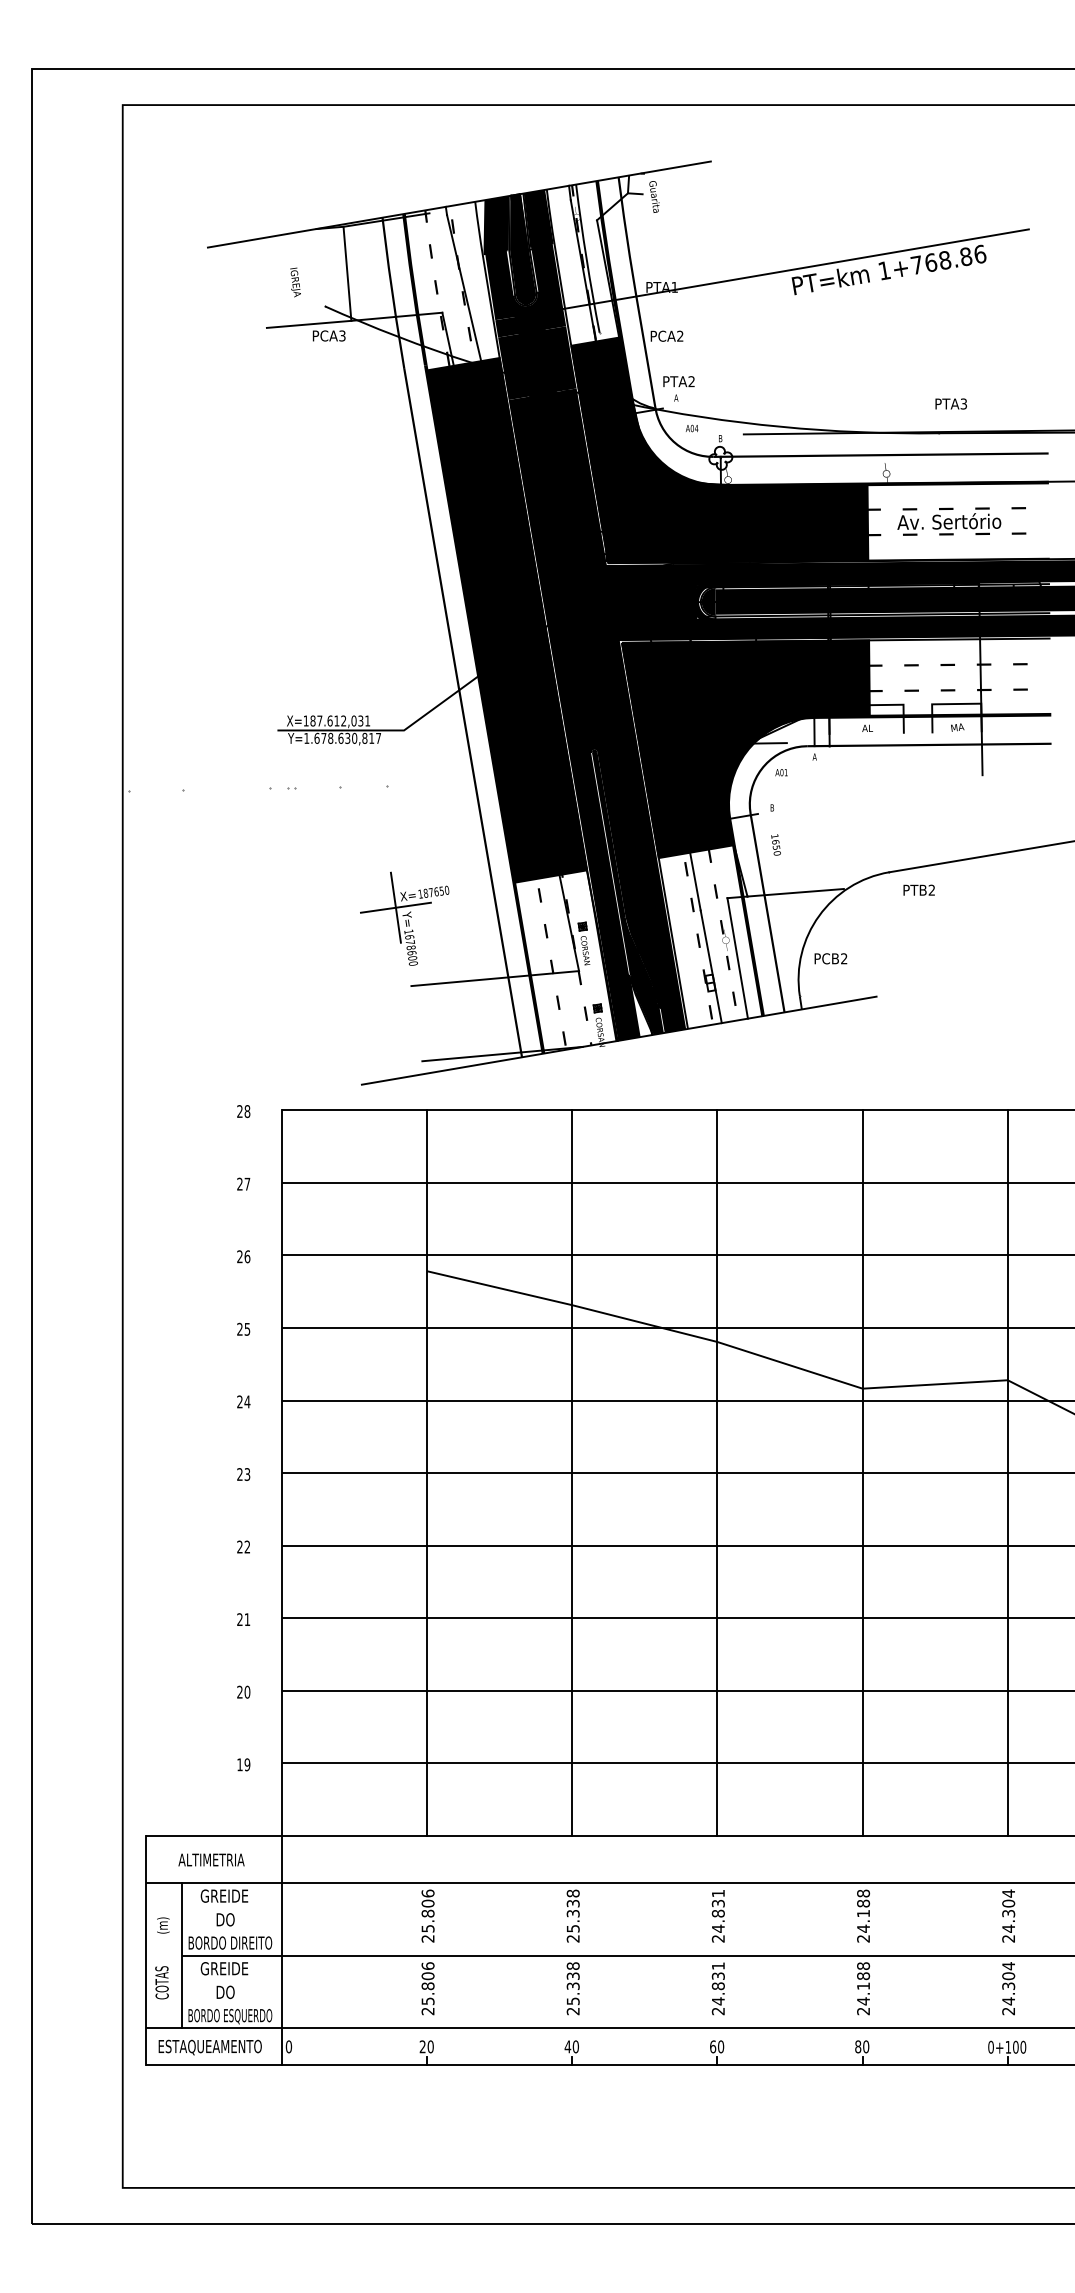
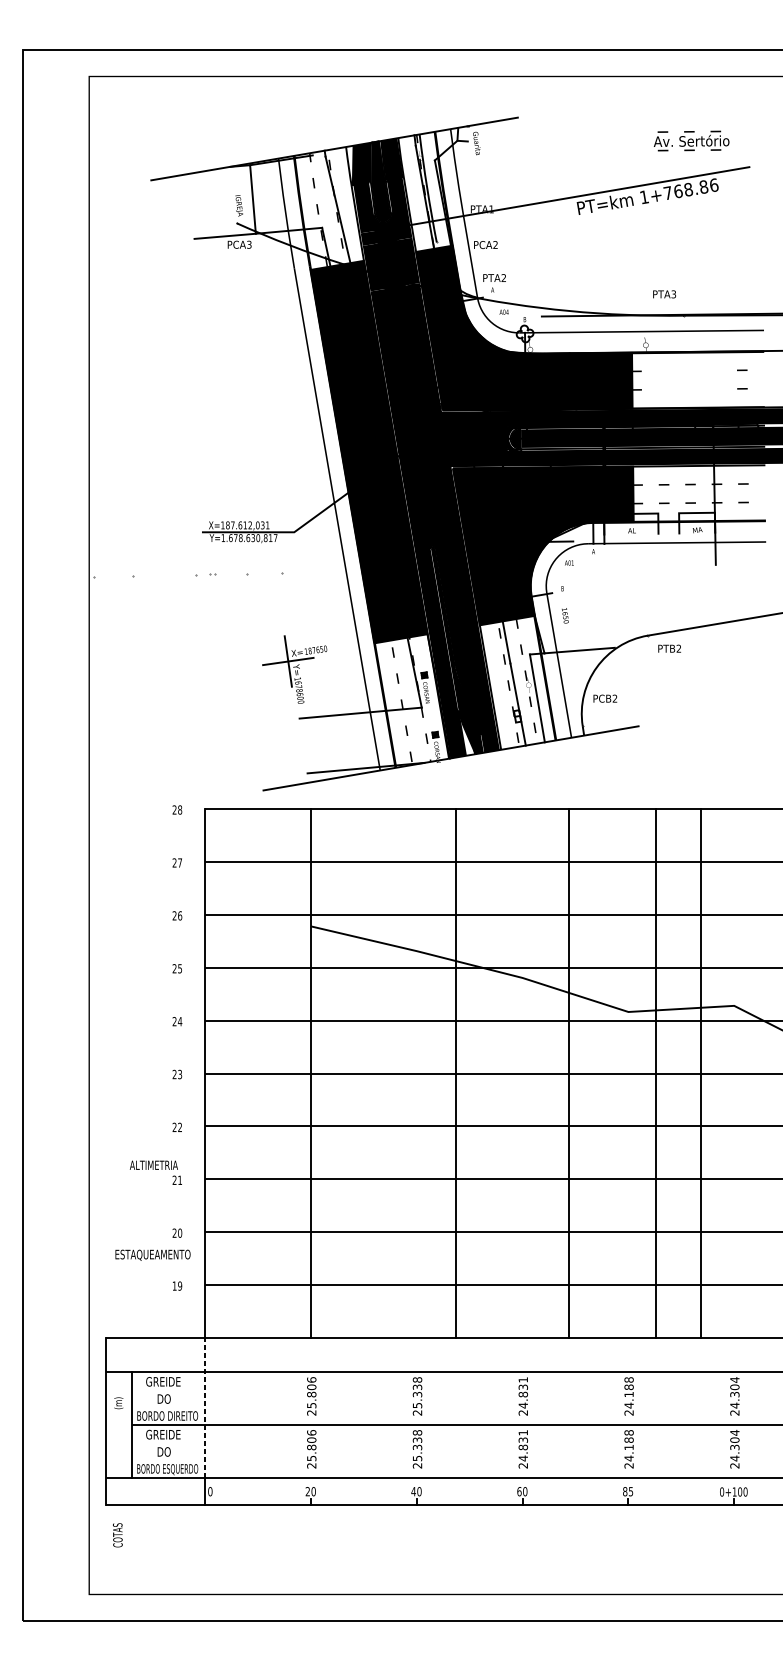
text: (295, 282) -> (239, 205), moved
text: (950, 403) -> (664, 294), moved
text: (949, 521) -> (691, 140), moved
line: (572, 1472) -> (455, 1073), moved
line: (717, 1472) -> (568, 1073), moved
line: (862, 1472) -> (656, 1073), moved
line: (1007, 1472) -> (700, 1073), moved
text: (211, 1859) -> (153, 1164), moved
line: (282, 1931) -> (205, 1407), solid -> dashed
text: (161, 1982) -> (117, 1535), moved
text: (866, 2046) -> (631, 1491), 80 -> 85
text: (209, 2047) -> (152, 1255), moved

